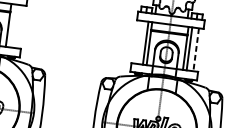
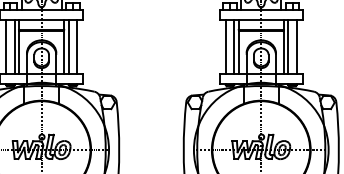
line: (12, 25) -> (68, 46), added
line: (19, 26) -> (77, 46), added
line: (138, 41) -> (225, 46), added
line: (196, 49) -> (296, 46), dashed -> solid

